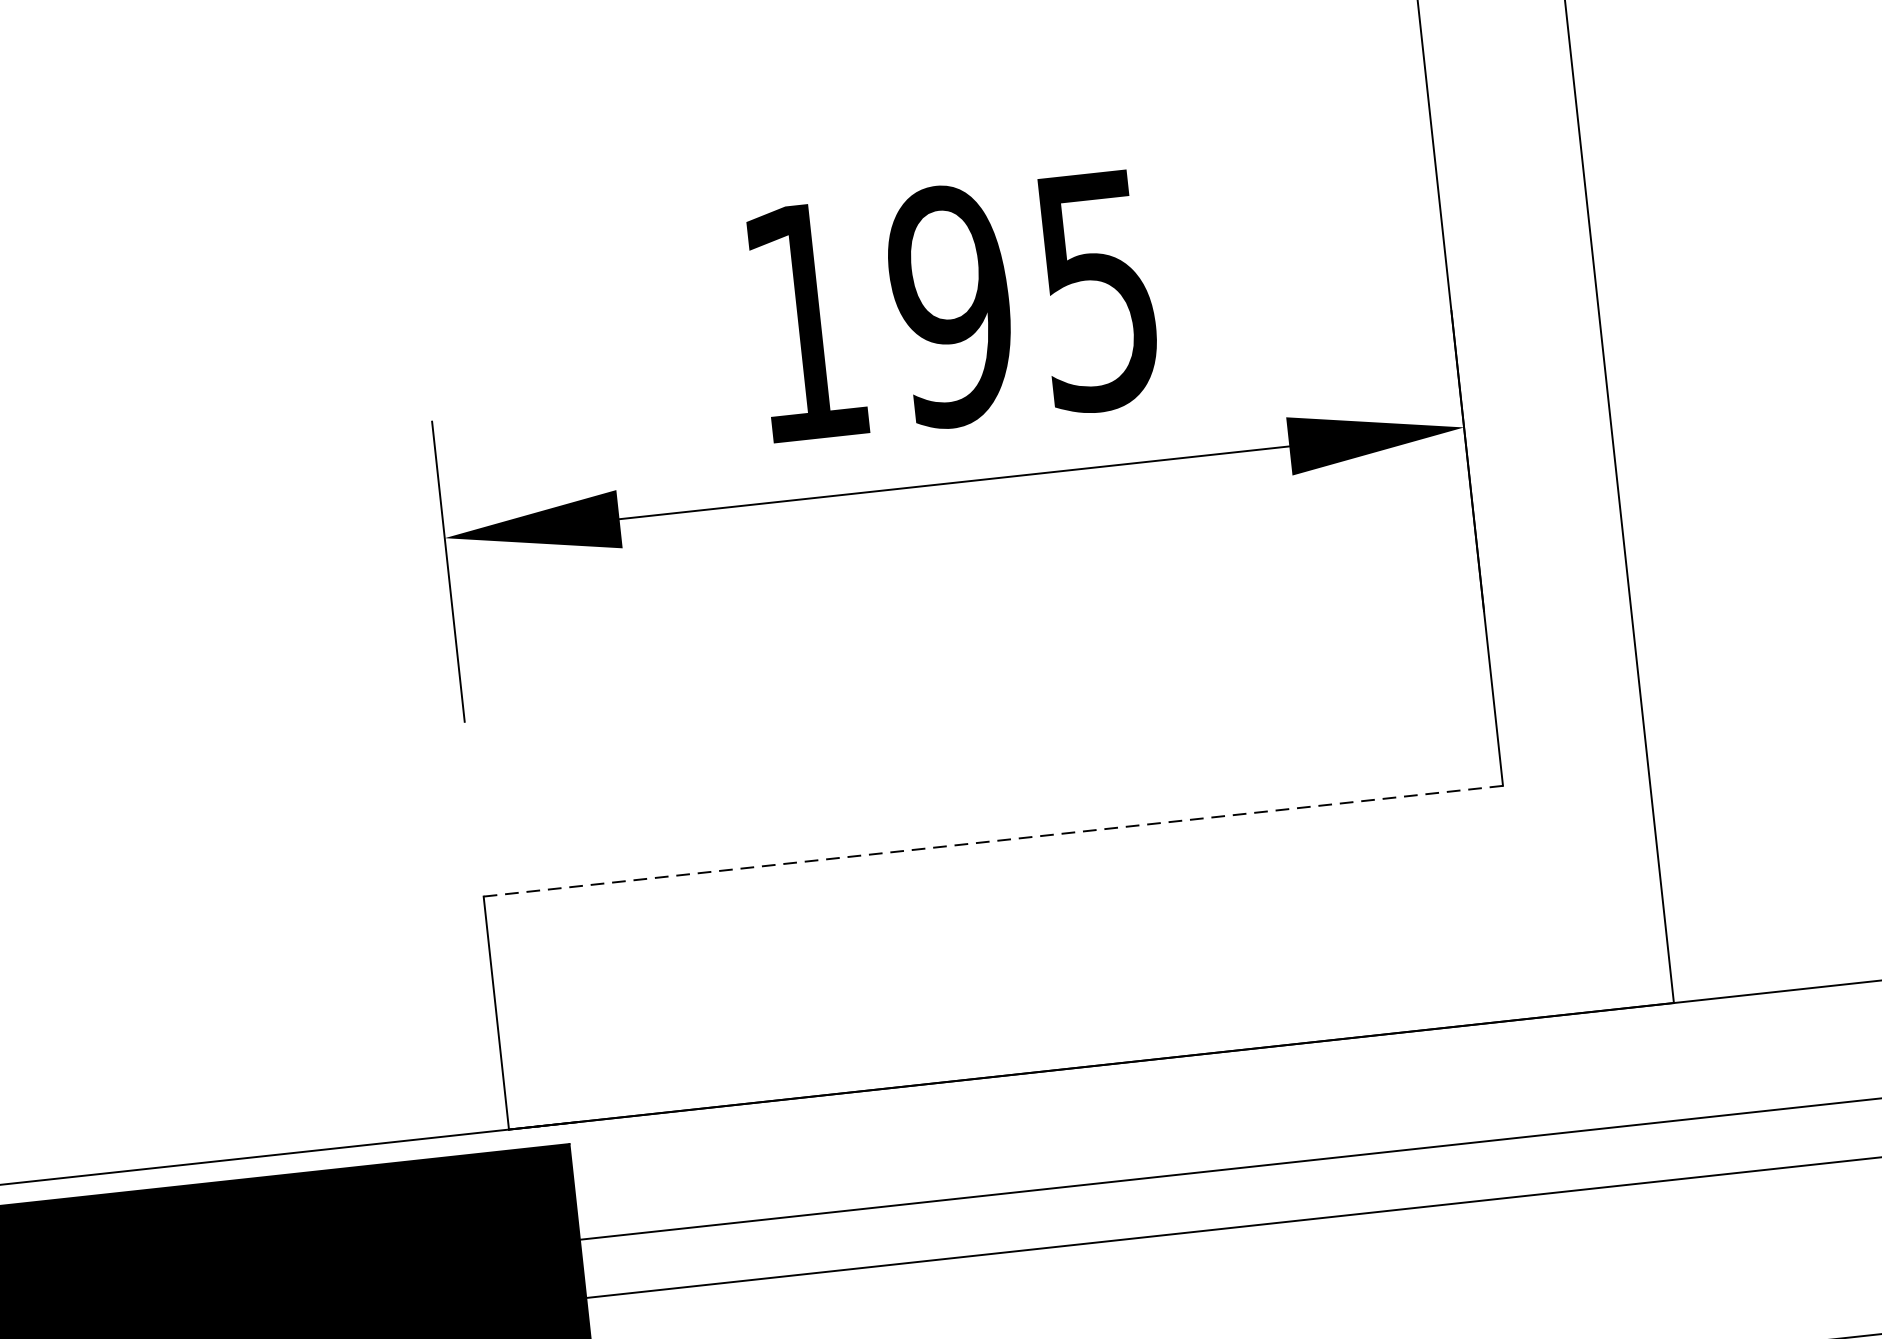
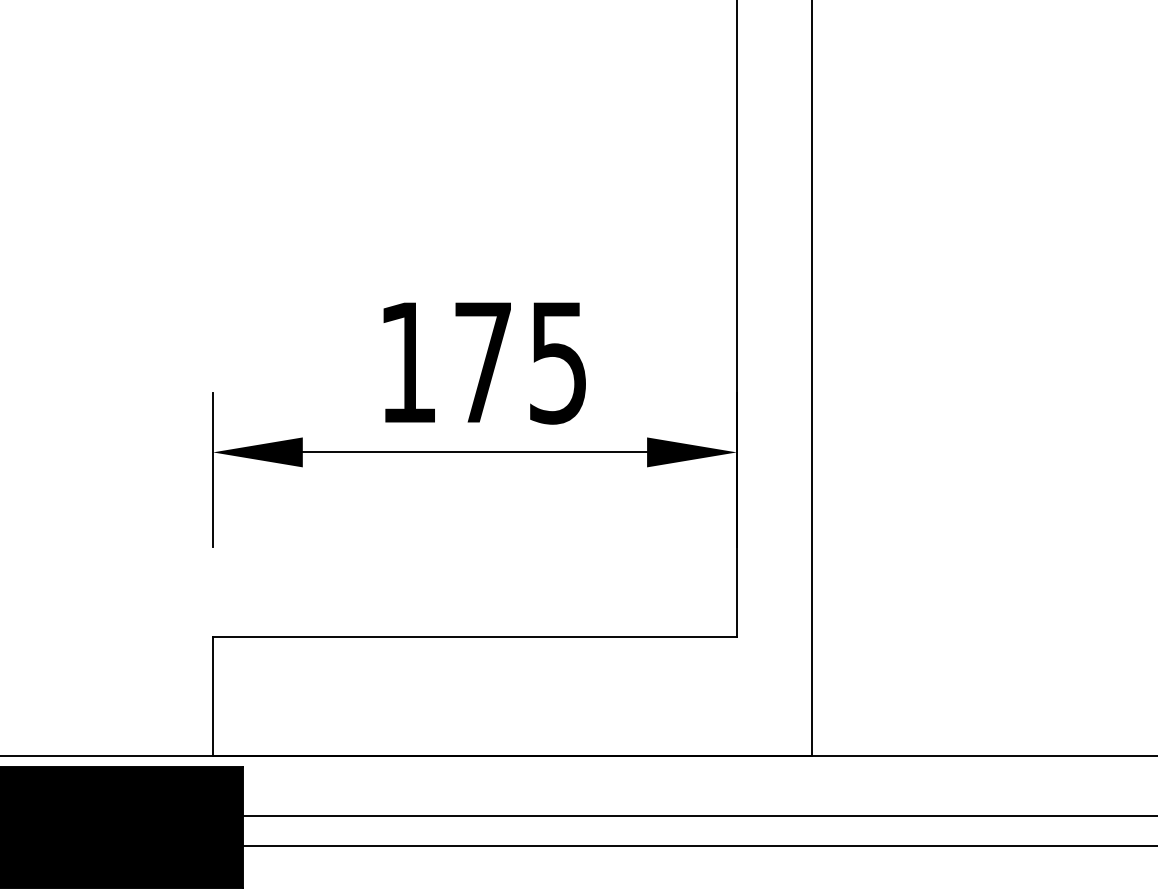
text: (950, 306) -> (482, 362), 195 -> 175
line: (992, 841) -> (474, 636), dashed -> solid

